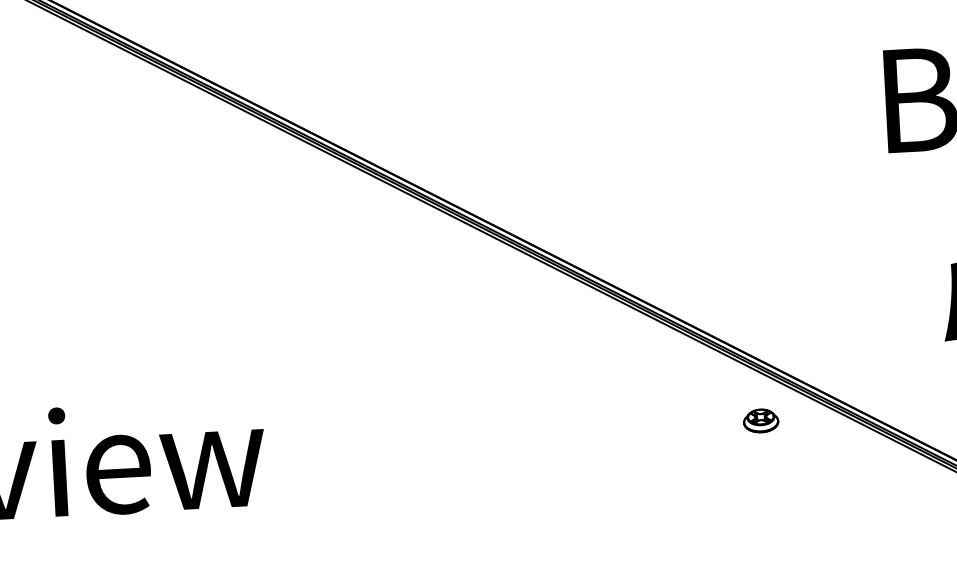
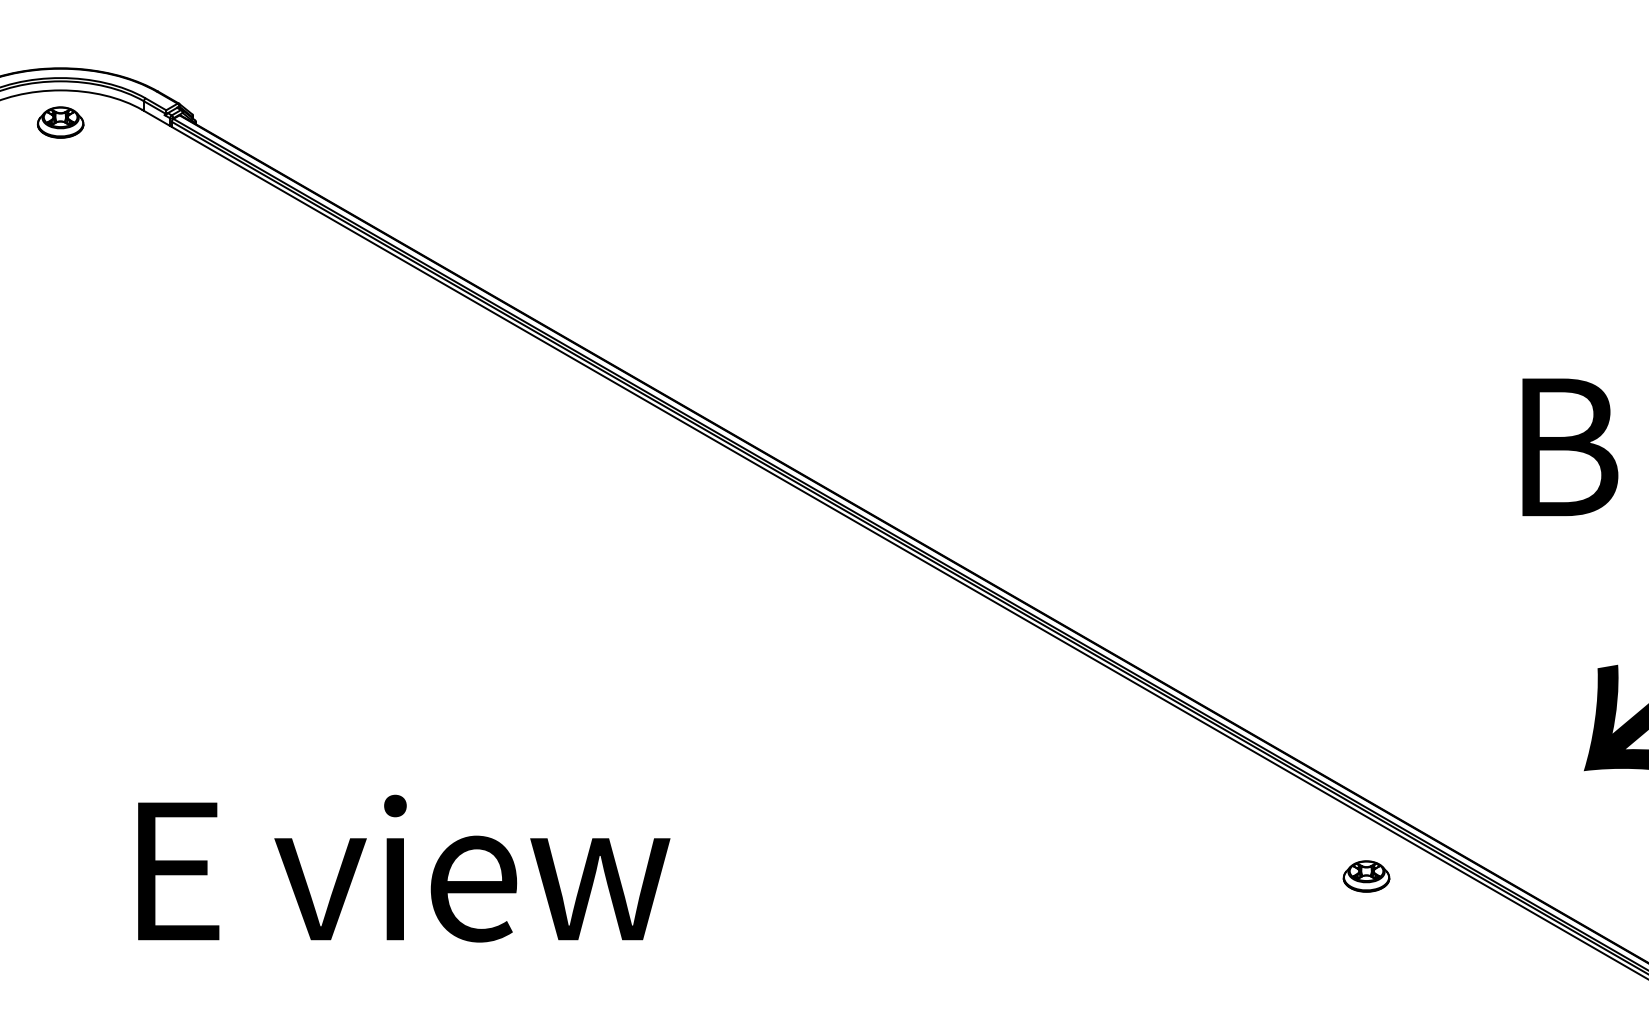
part: (761, 420) -> (1366, 876), moved

